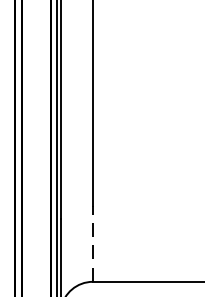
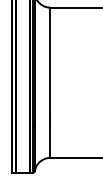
line: (92, 244) -> (50, 139), dashed -> solid

